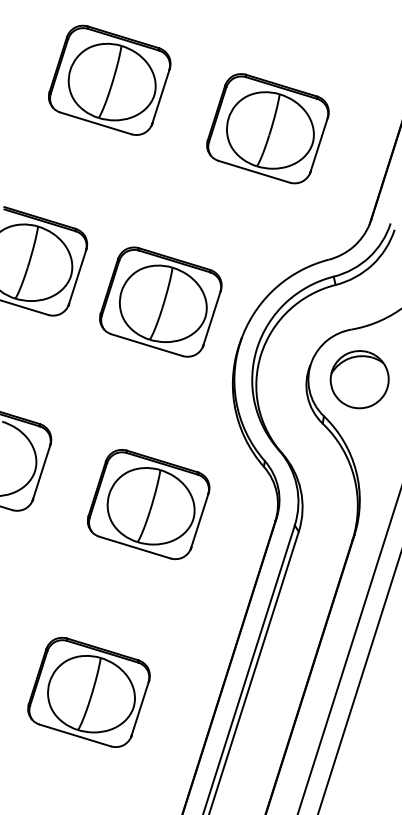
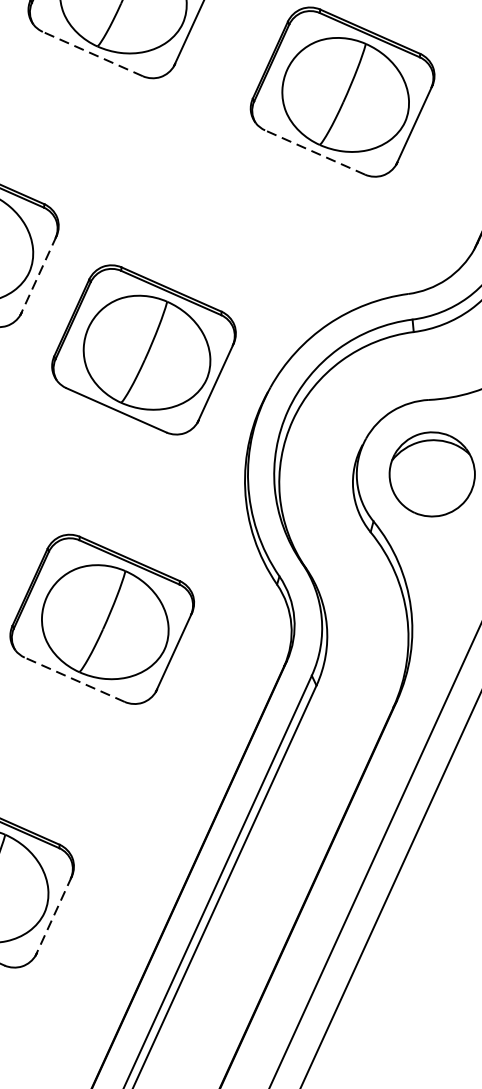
line: (95, 123) -> (92, 54), solid -> dashed
line: (253, 171) -> (314, 151), solid -> dashed
line: (77, 277) -> (38, 275), solid -> dashed
part: (160, 301) -> (143, 348), moved
line: (134, 547) -> (74, 679), solid -> dashed
line: (140, 709) -> (54, 916), solid -> dashed

